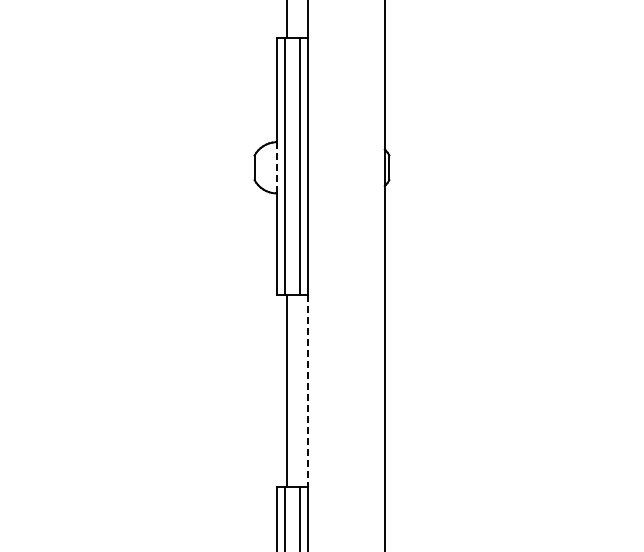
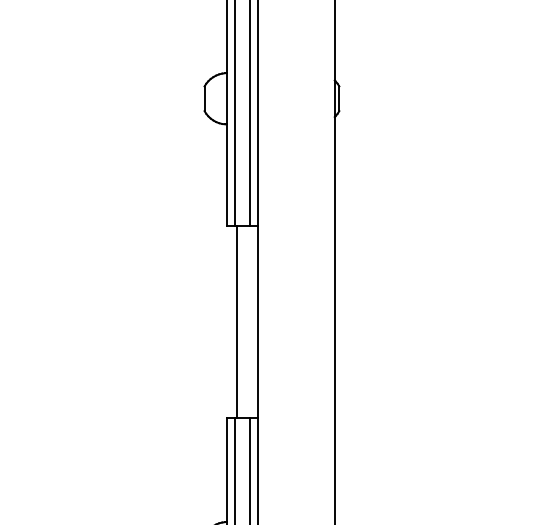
line: (277, 167) -> (227, 98), dashed -> solid
line: (307, 391) -> (257, 322), dashed -> solid

